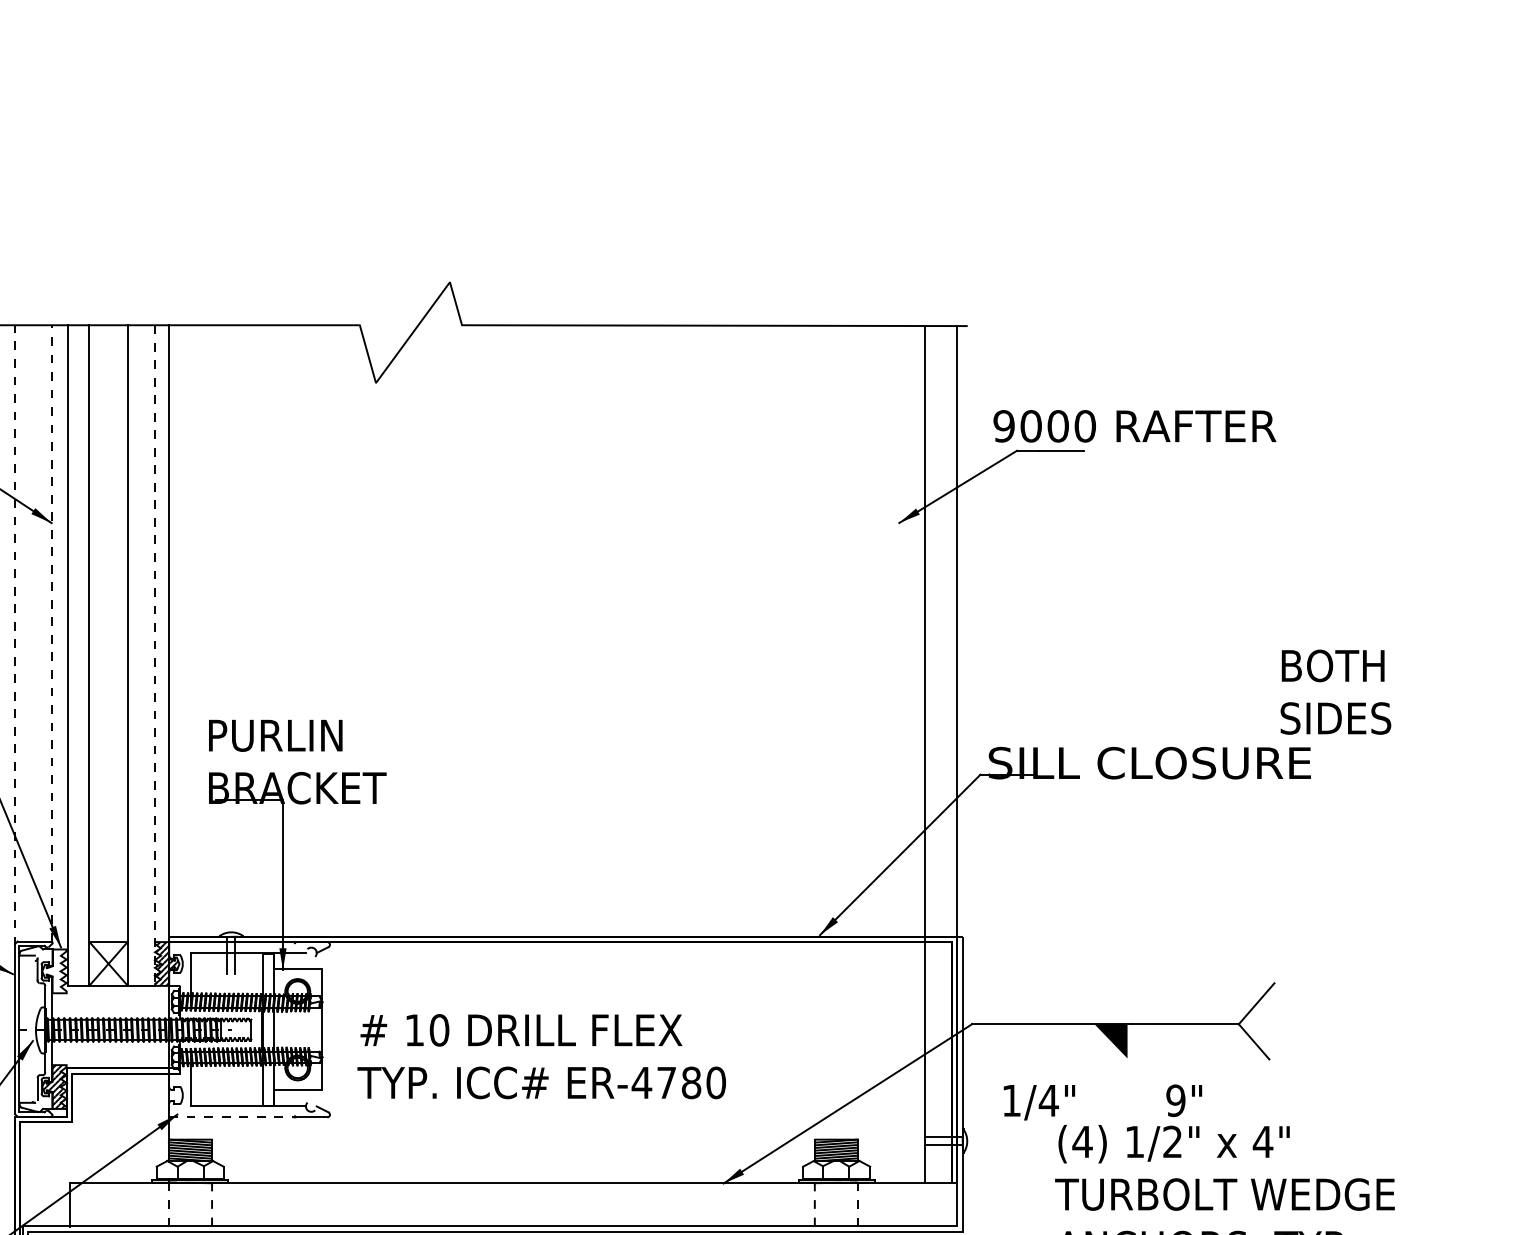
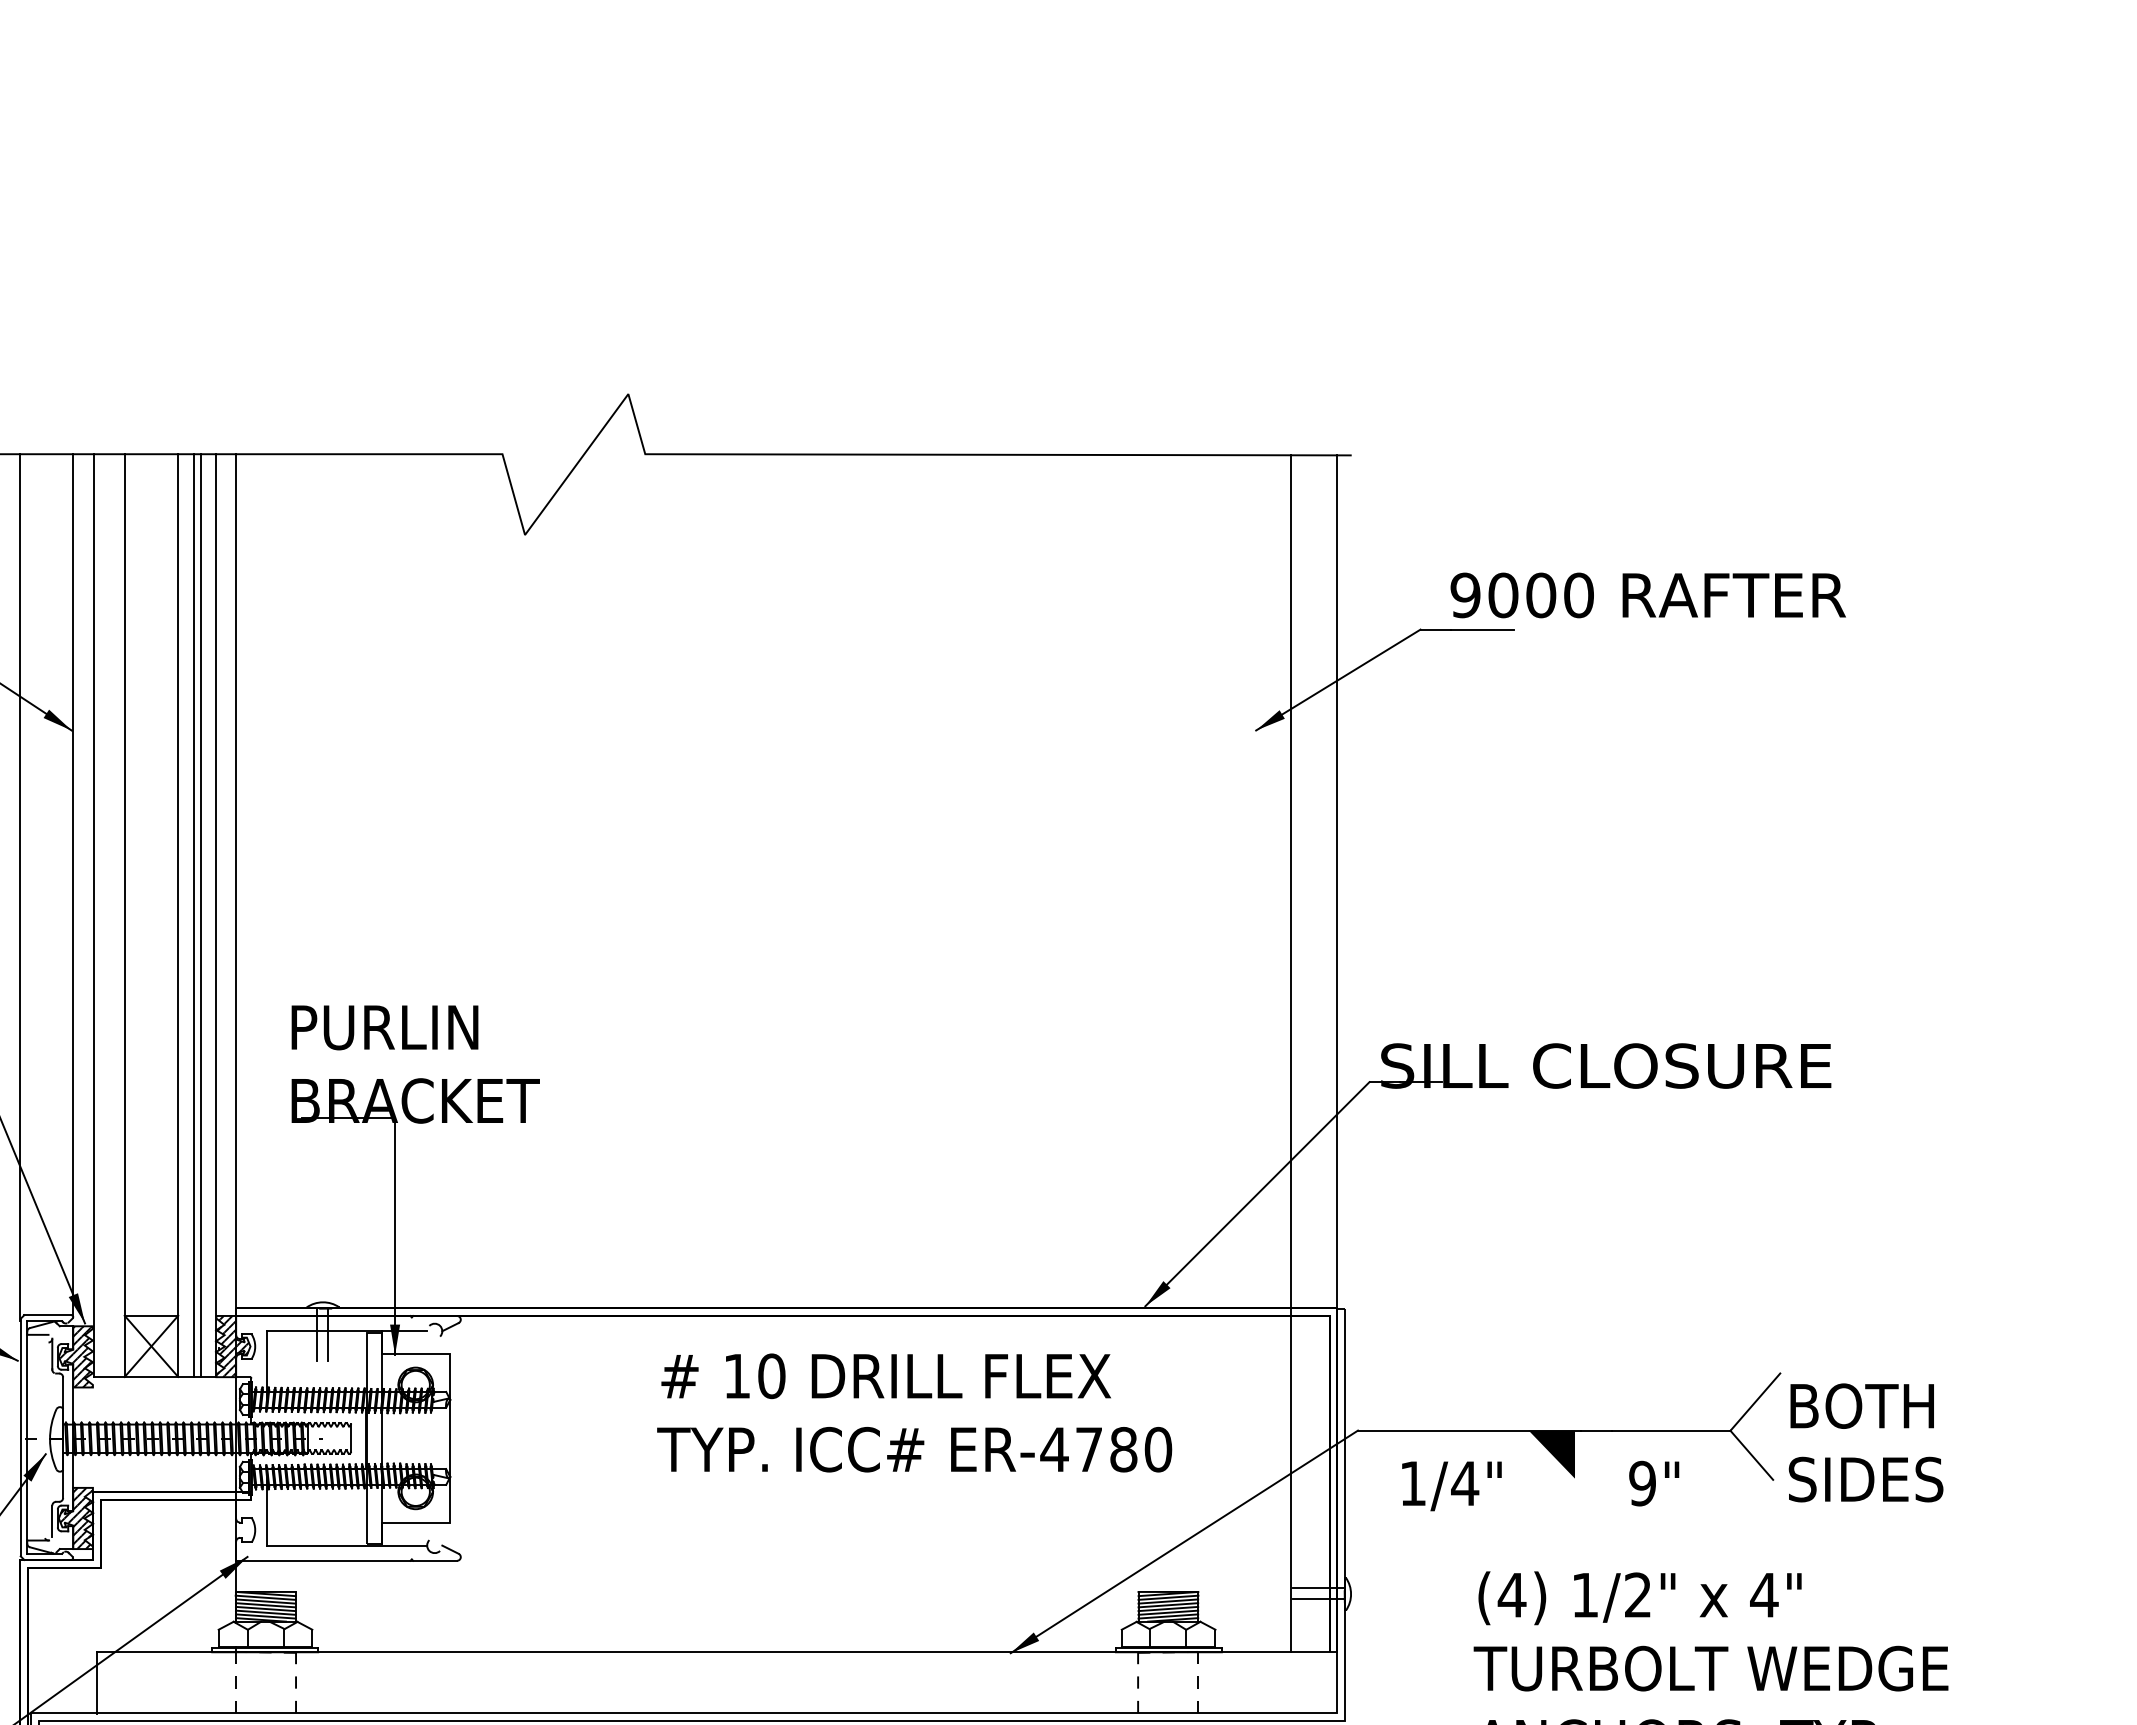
text: (1134, 426) -> (1647, 595), moved
line: (52, 633) -> (73, 884), dashed -> solid
line: (14, 635) -> (20, 887), dashed -> solid
line: (138, 655) -> (193, 915), added
line: (144, 655) -> (201, 915), added
line: (155, 656) -> (216, 916), dashed -> solid
text: (1335, 691) -> (1865, 1442), moved
hatch: (54, 971) -> (75, 1356), added
text: (541, 1056) -> (914, 1412), moved
text: (1102, 1102) -> (1540, 1485), moved
line: (231, 1117) -> (323, 1560), dashed -> solid

